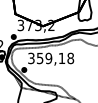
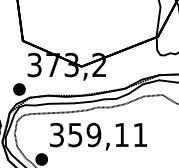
text: (70, 58) -> (139, 135), 359,18 -> 359,11

